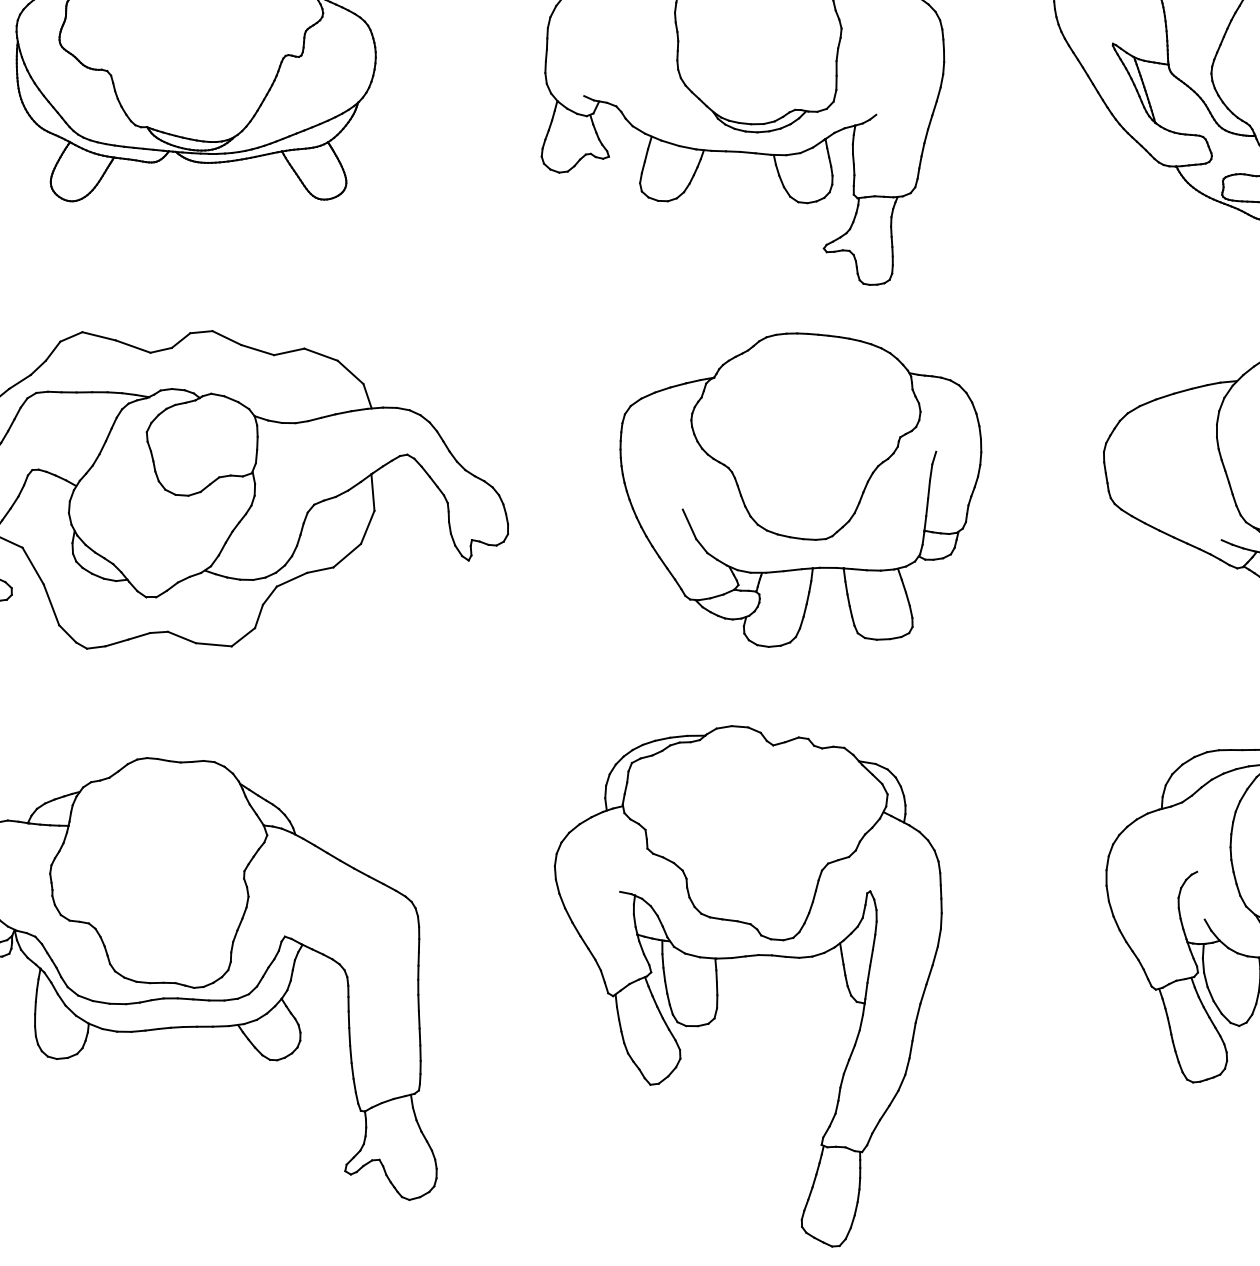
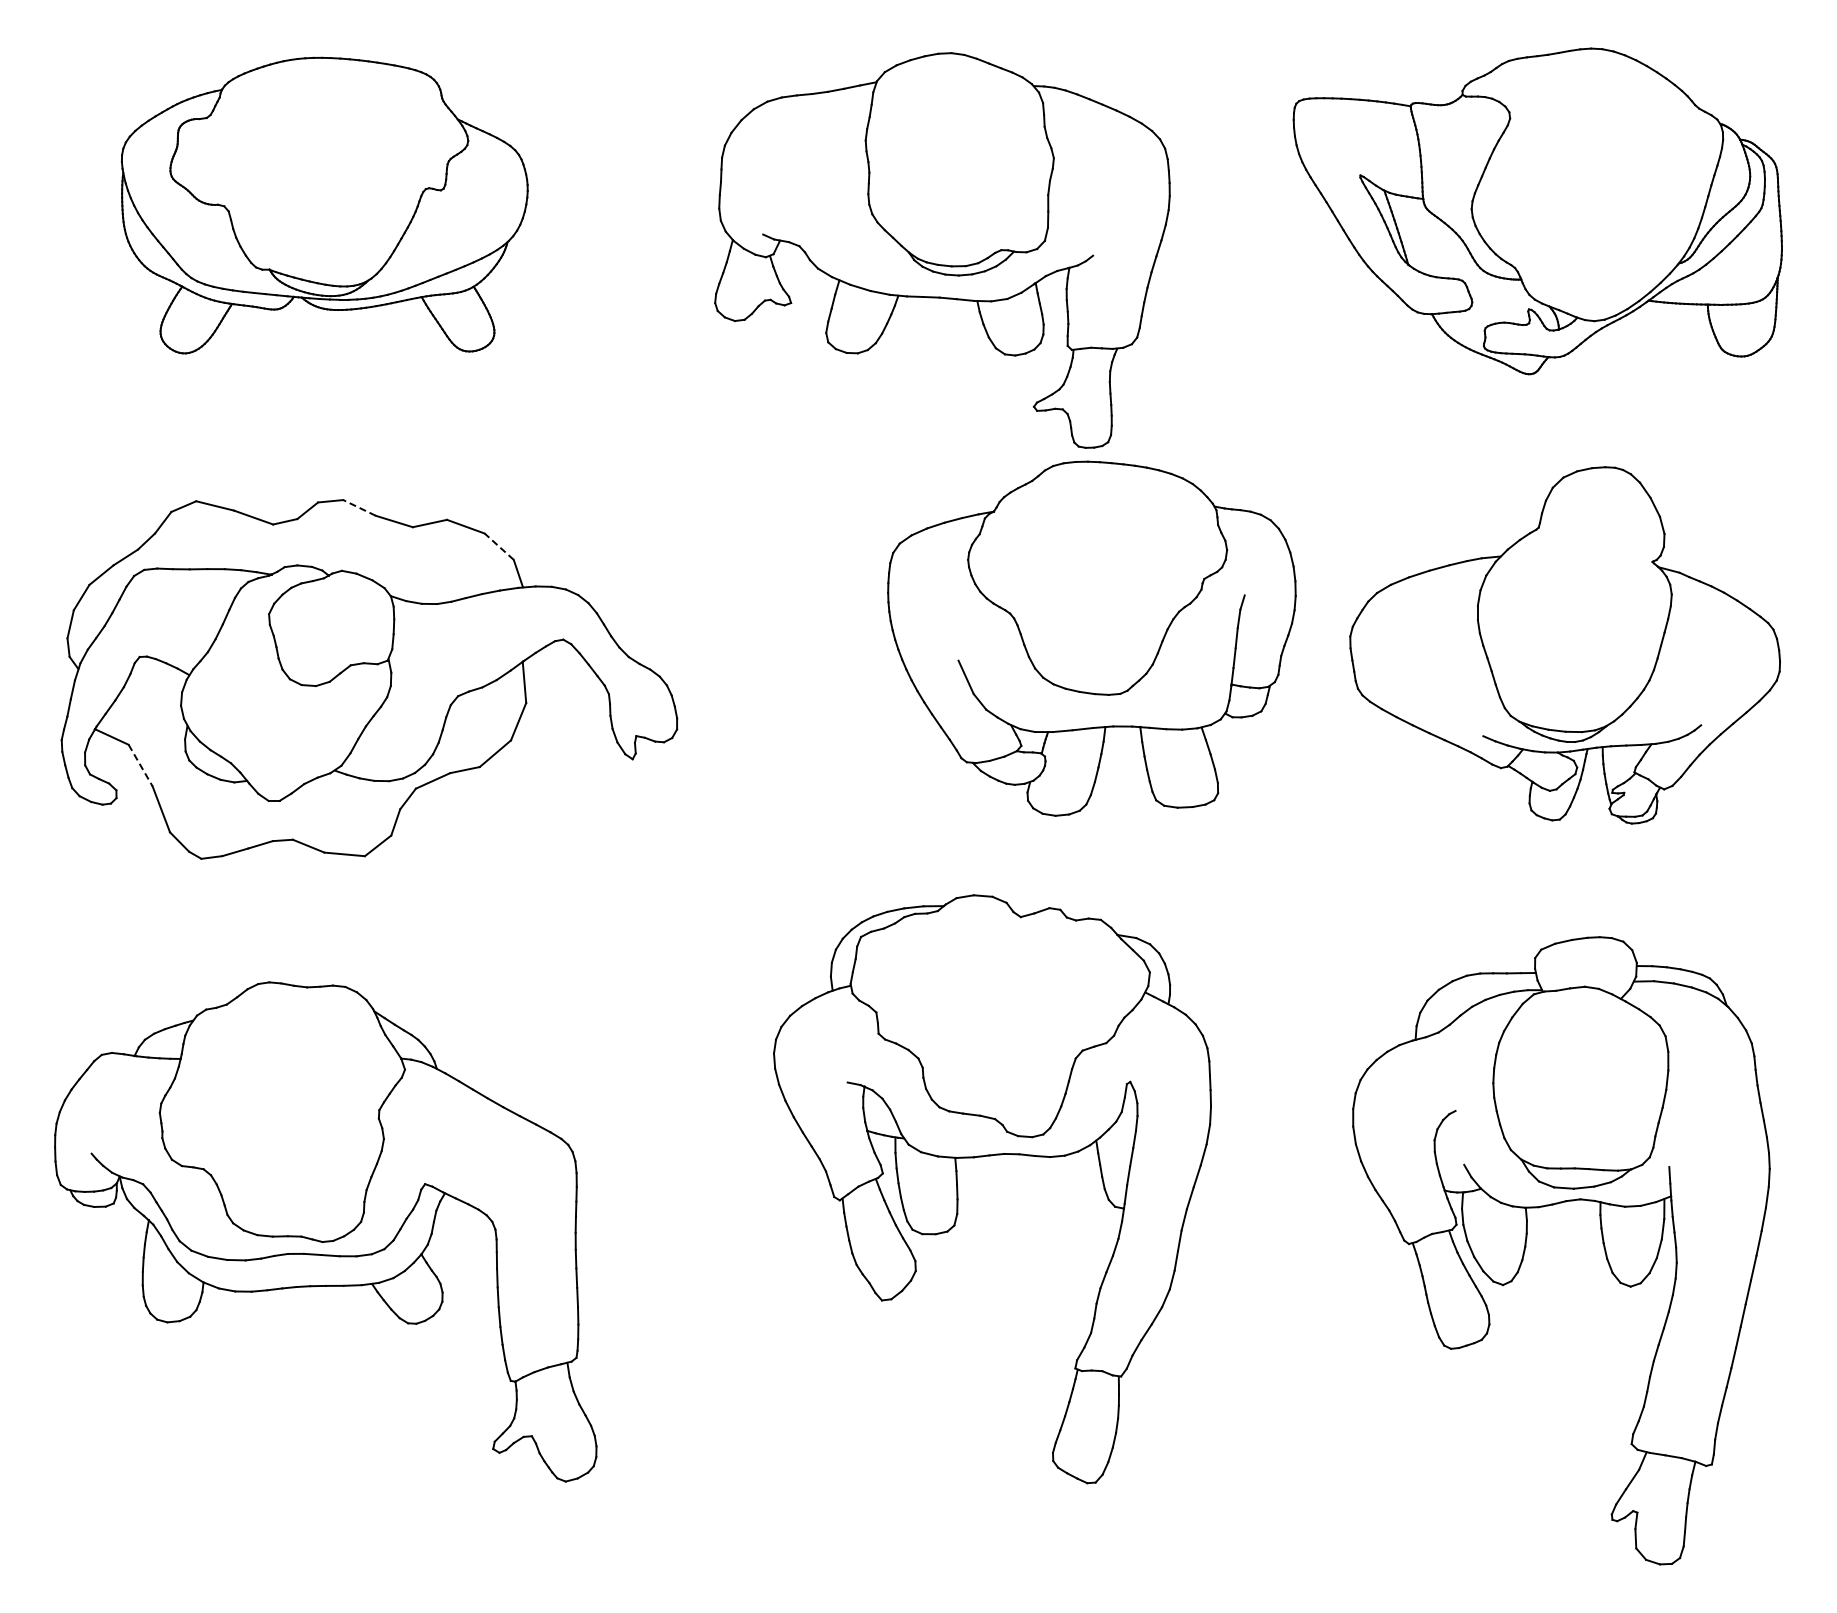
line: (226, 337) -> (359, 507), solid -> dashed
line: (350, 372) -> (499, 546), solid -> dashed
part: (800, 489) -> (1091, 638), moved
line: (33, 566) -> (140, 765), solid -> dashed
part: (747, 957) -> (991, 1156), moved

